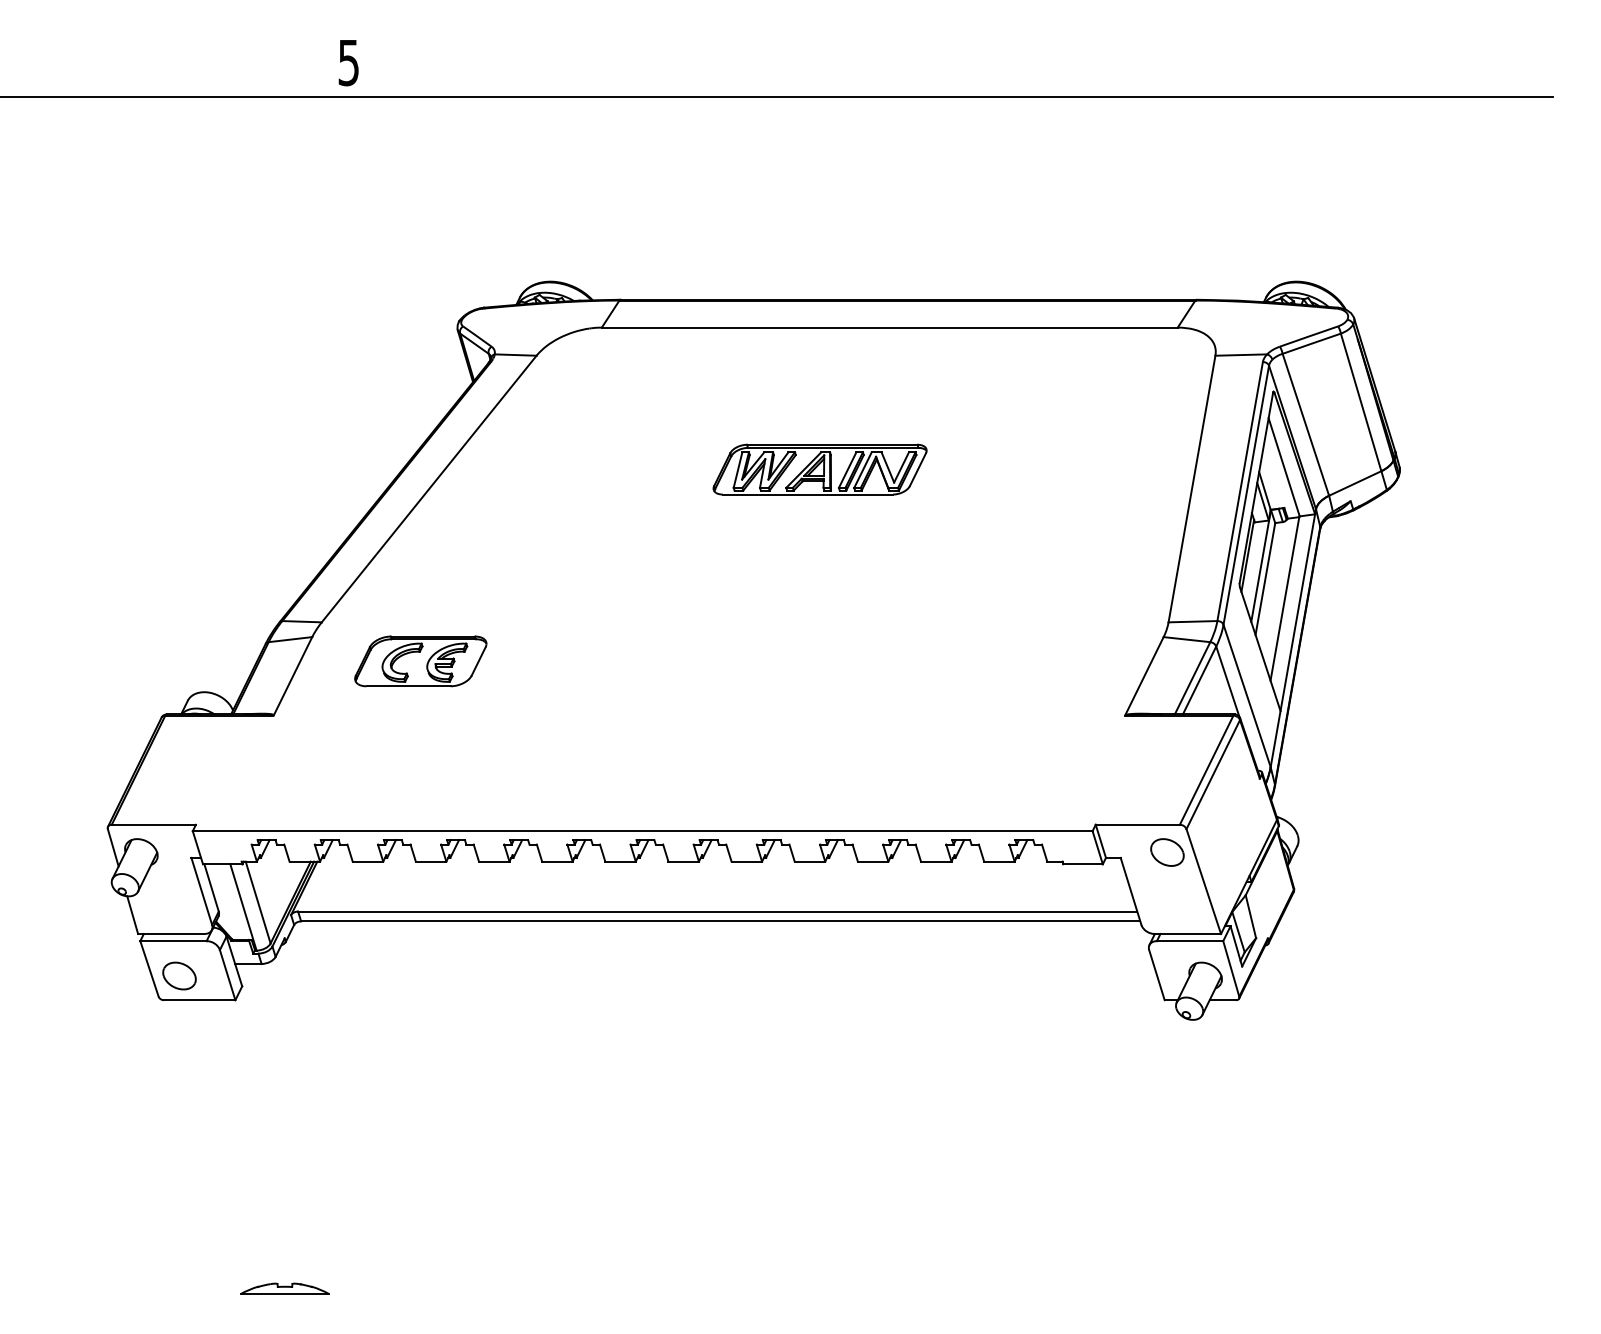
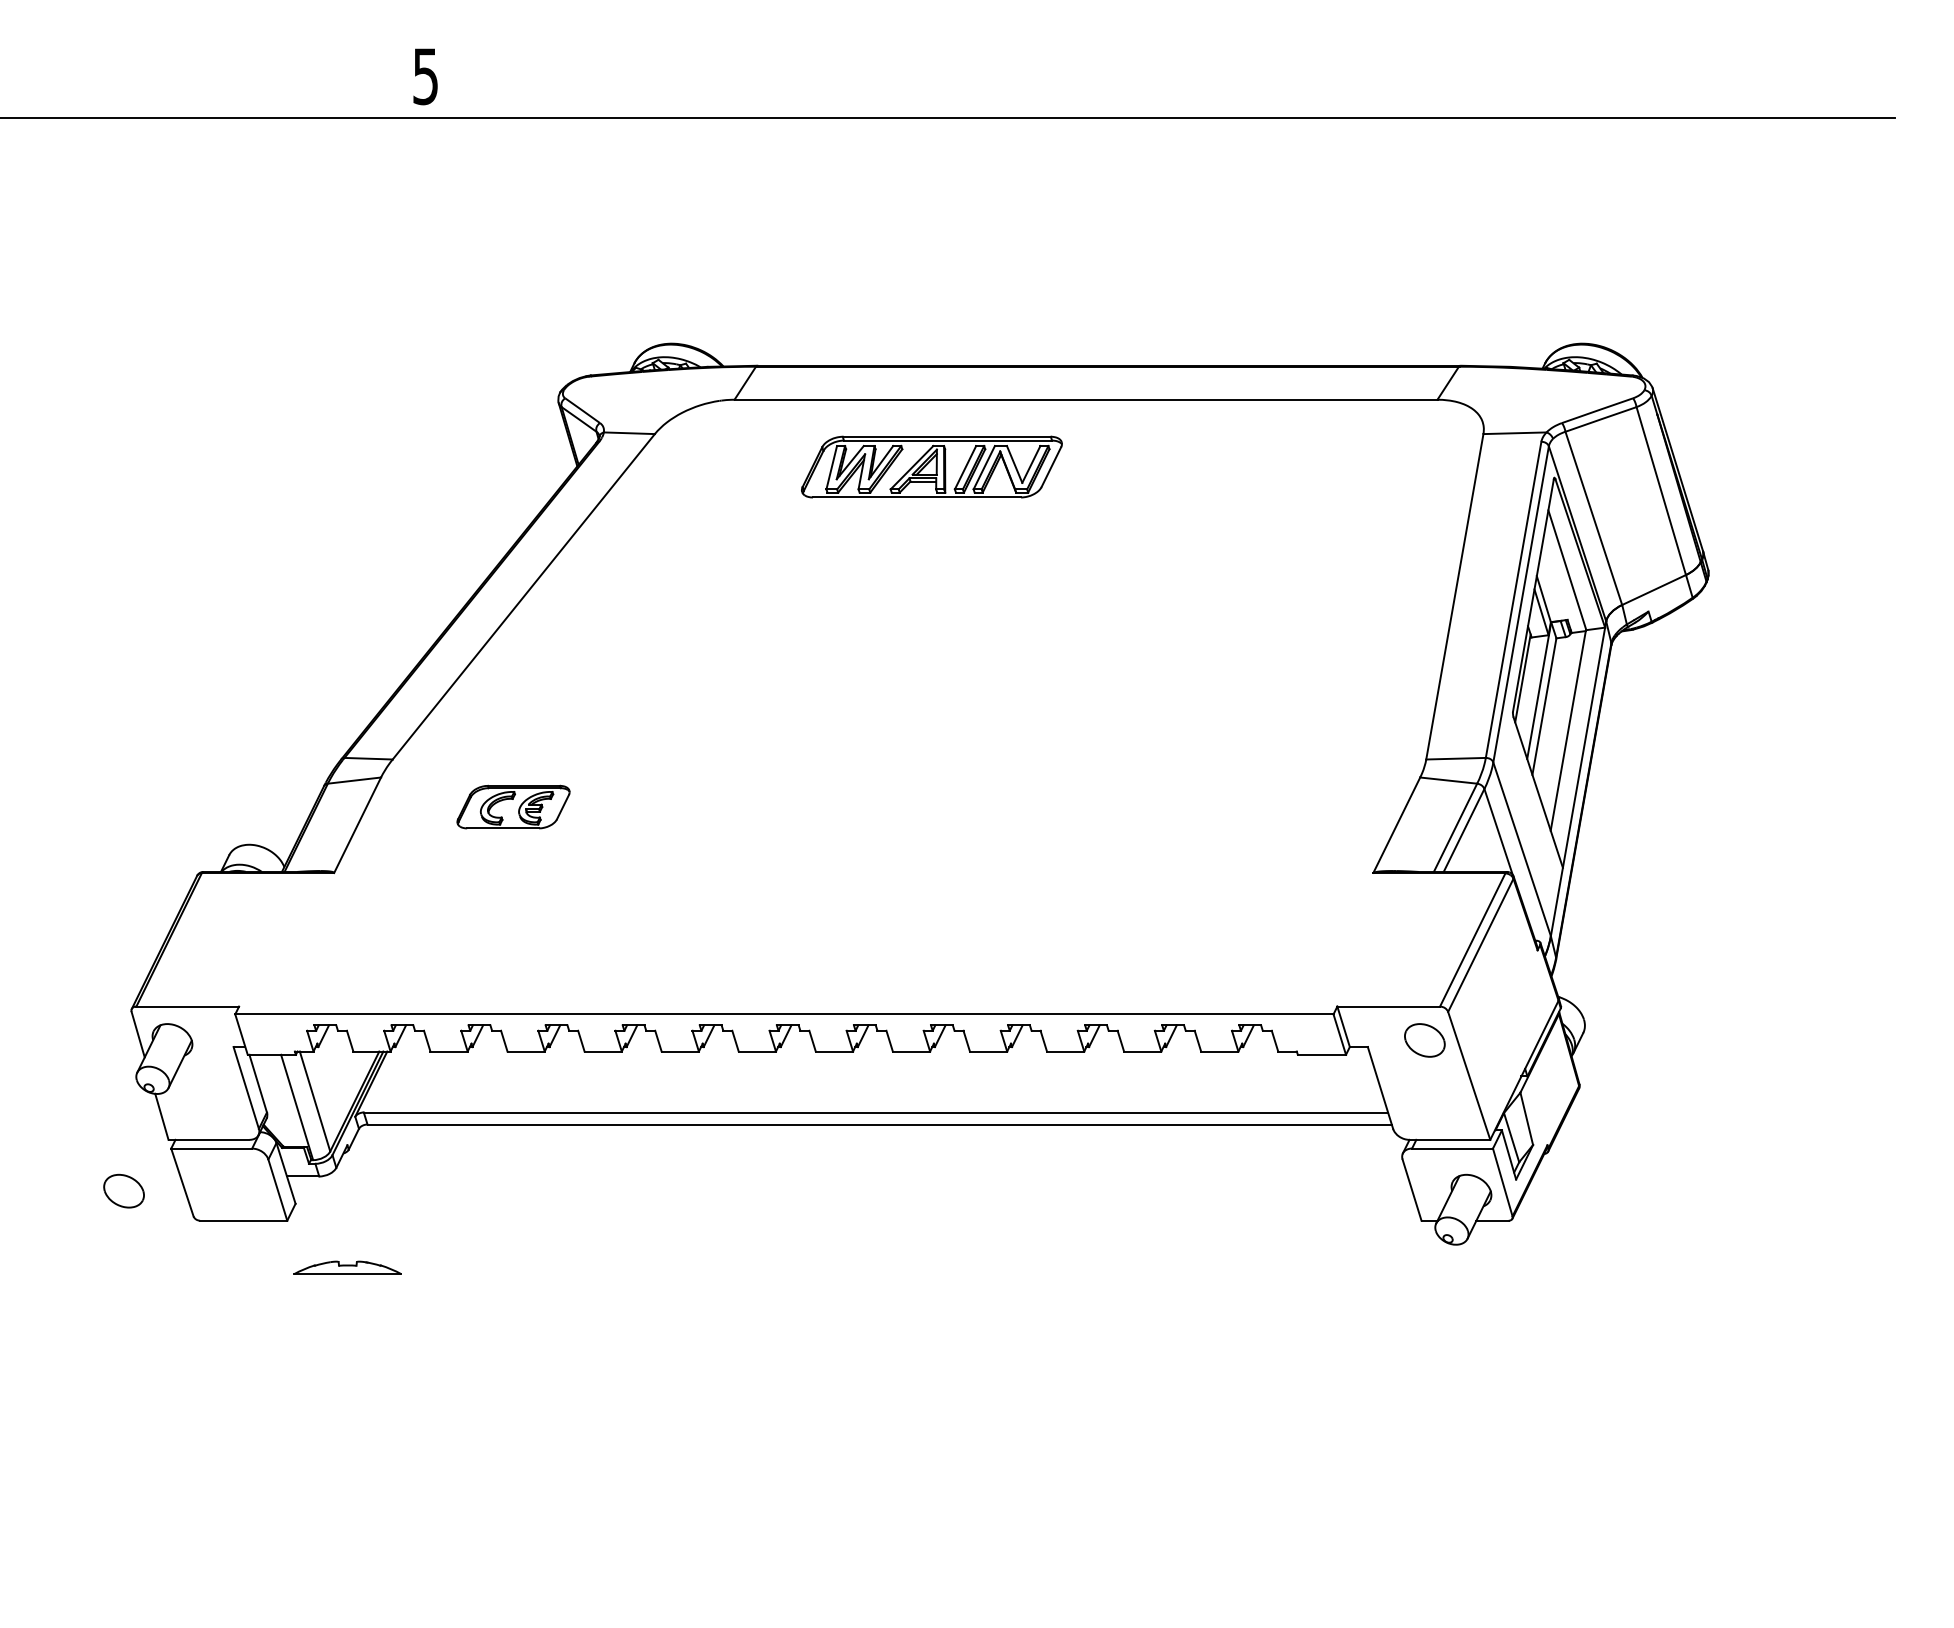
part: (819, 469) -> (931, 466), moved
part: (420, 660) -> (513, 806), size x0.7
part: (179, 975) -> (123, 1190), moved
part: (284, 1288) -> (347, 1267), moved

